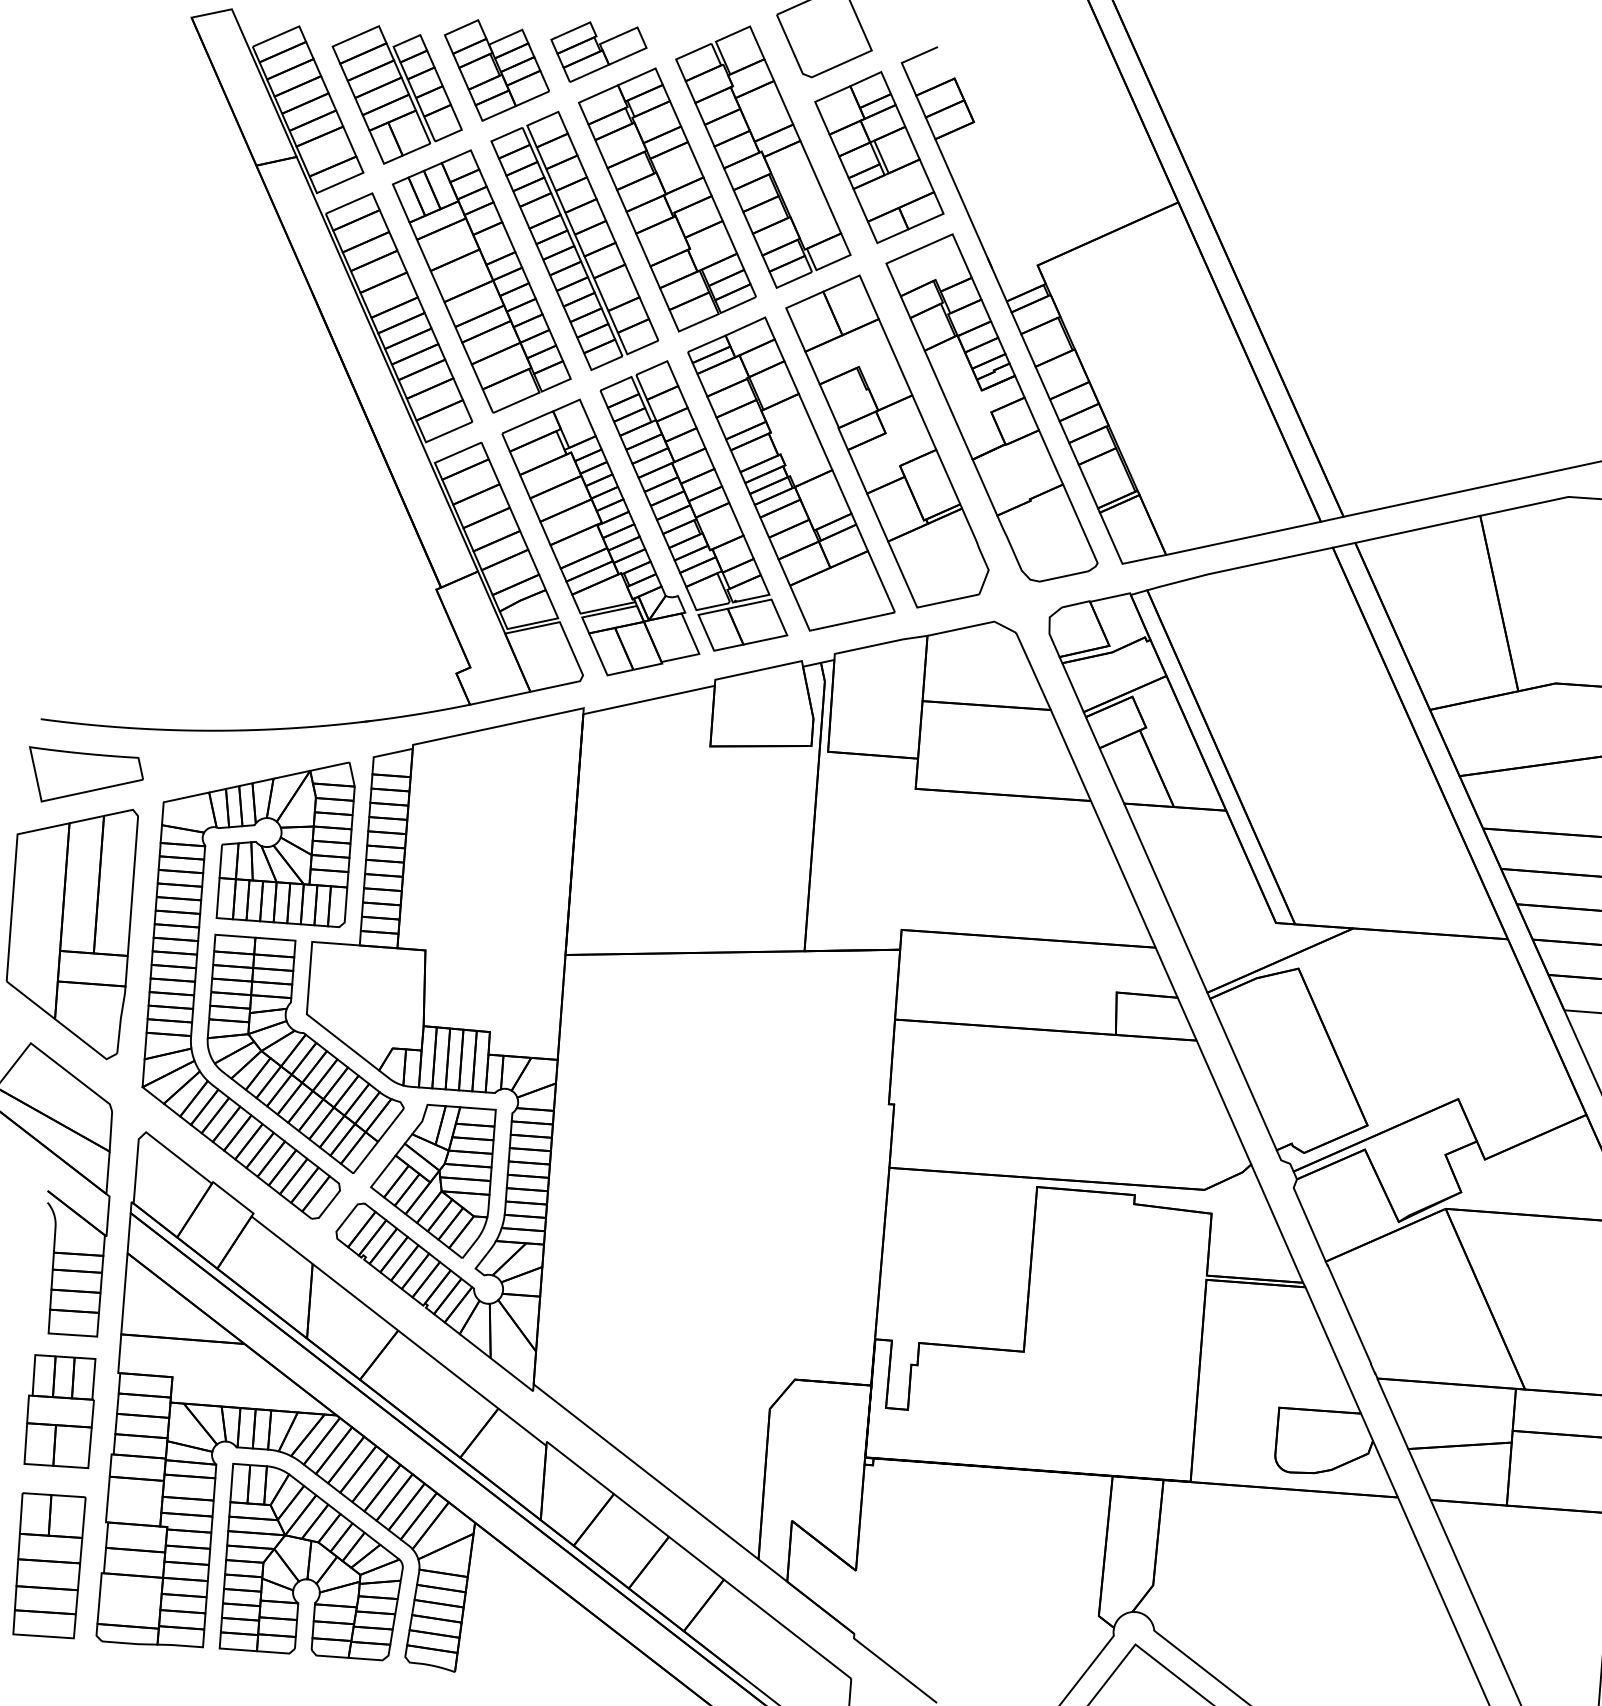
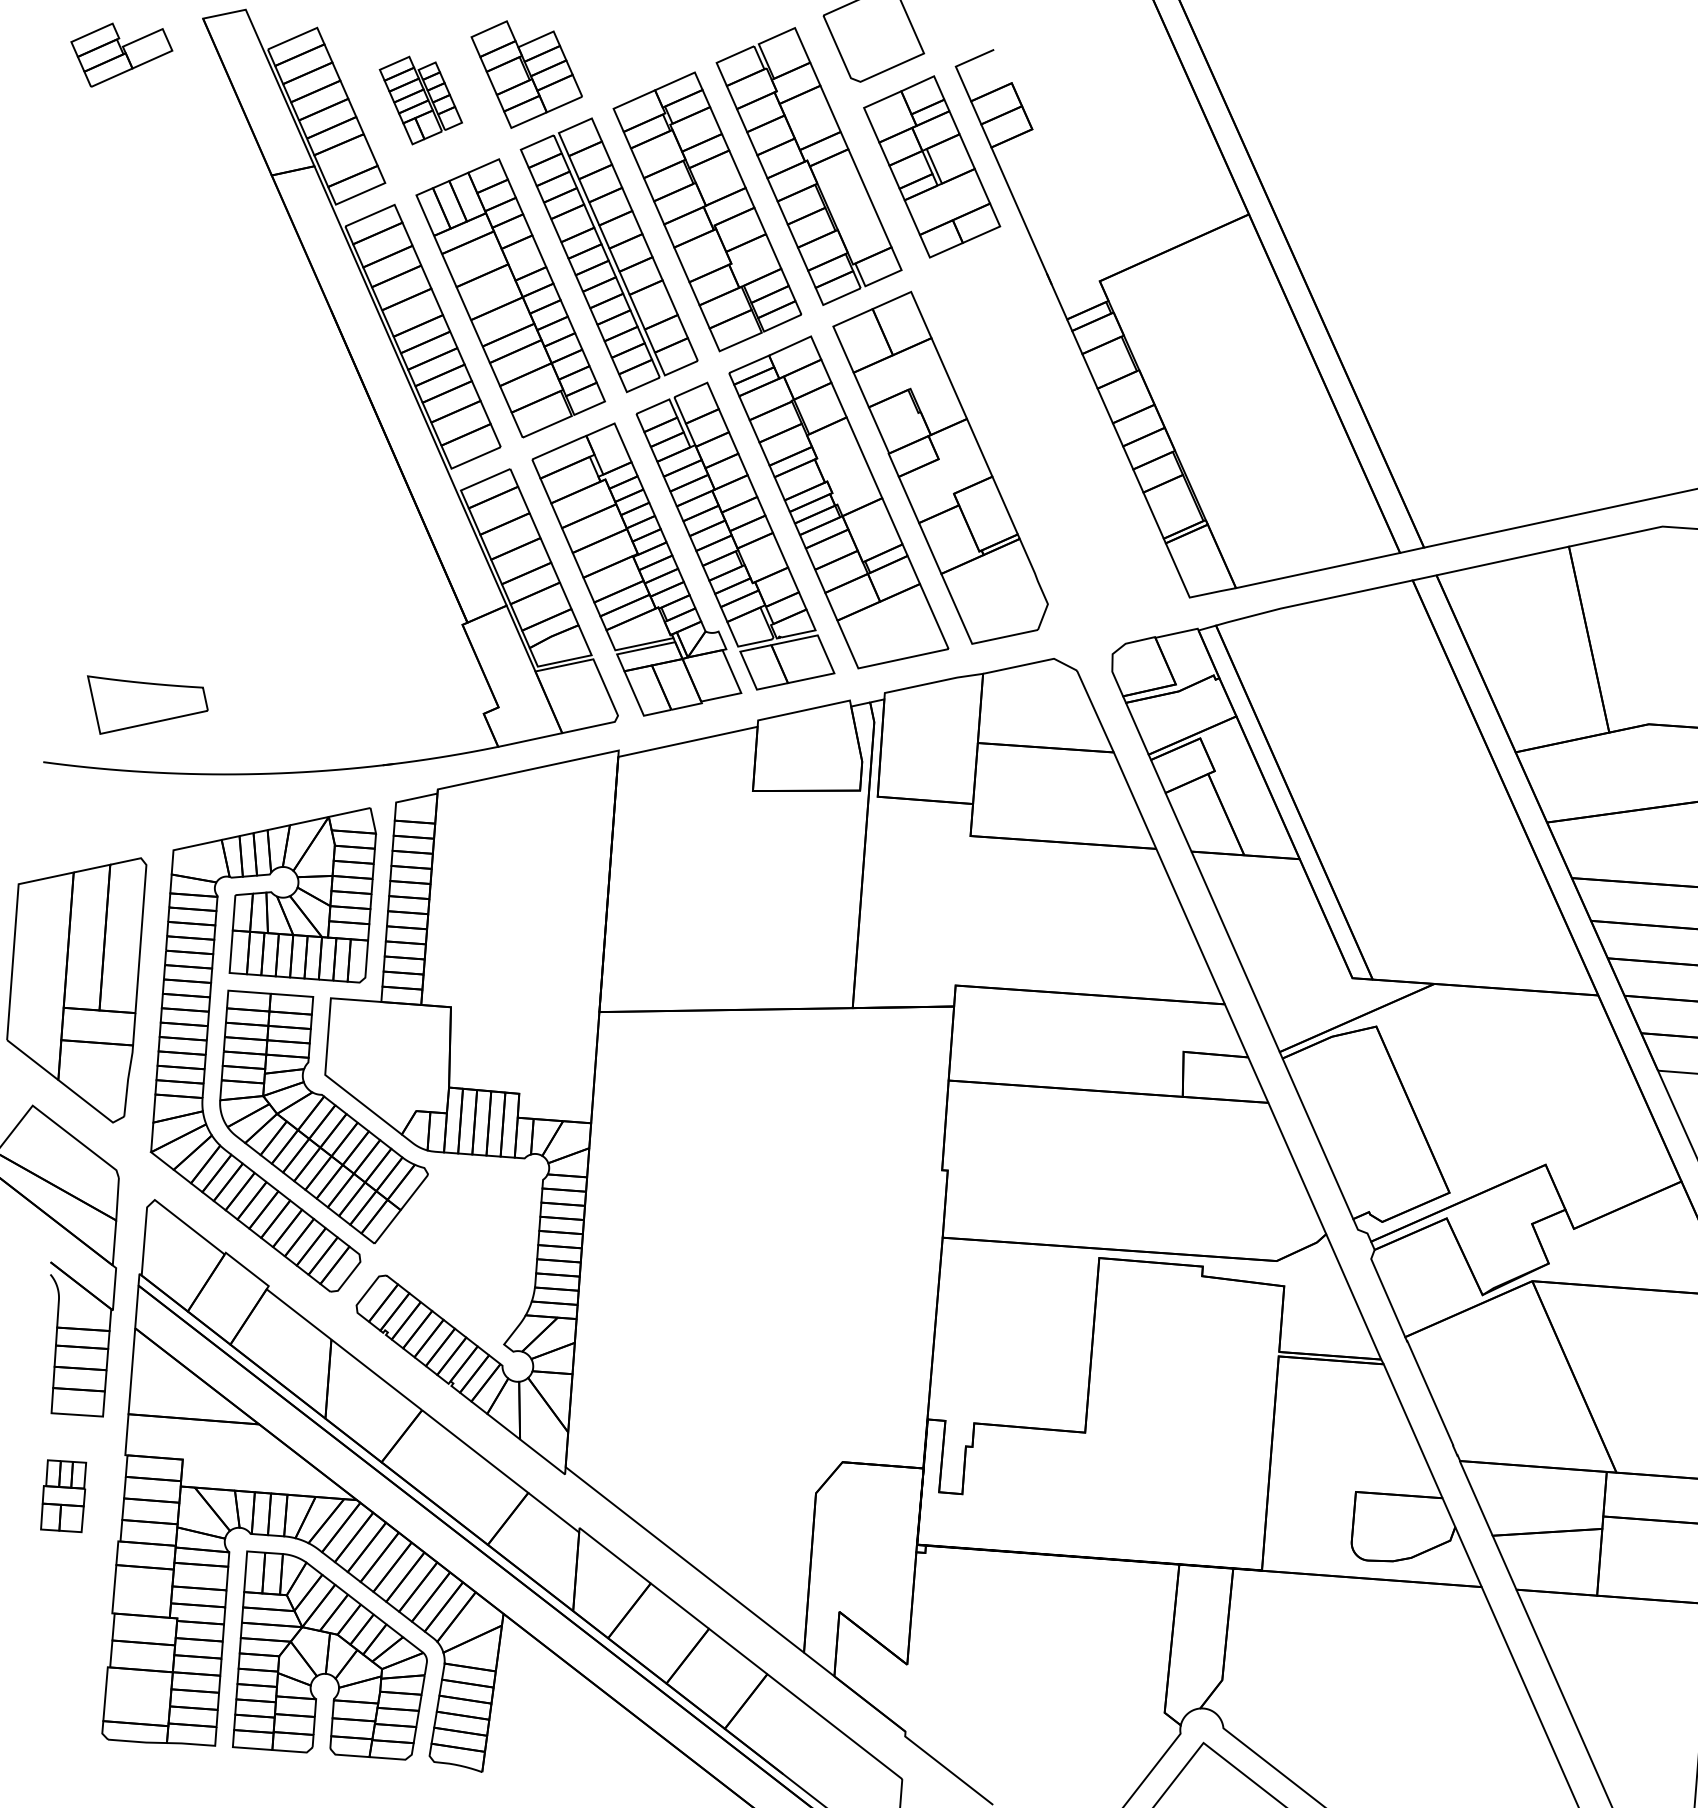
part: (598, 51) -> (121, 54), moved
part: (396, 94) -> (420, 100), size x0.6
part: (991, 407) -> (1050, 431), removed
part: (86, 774) -> (147, 705), moved
part: (433, 1180) -> (459, 1251), removed
part: (59, 1411) -> (63, 1495), size x0.6
part: (49, 1565) -> (52, 1659), removed

